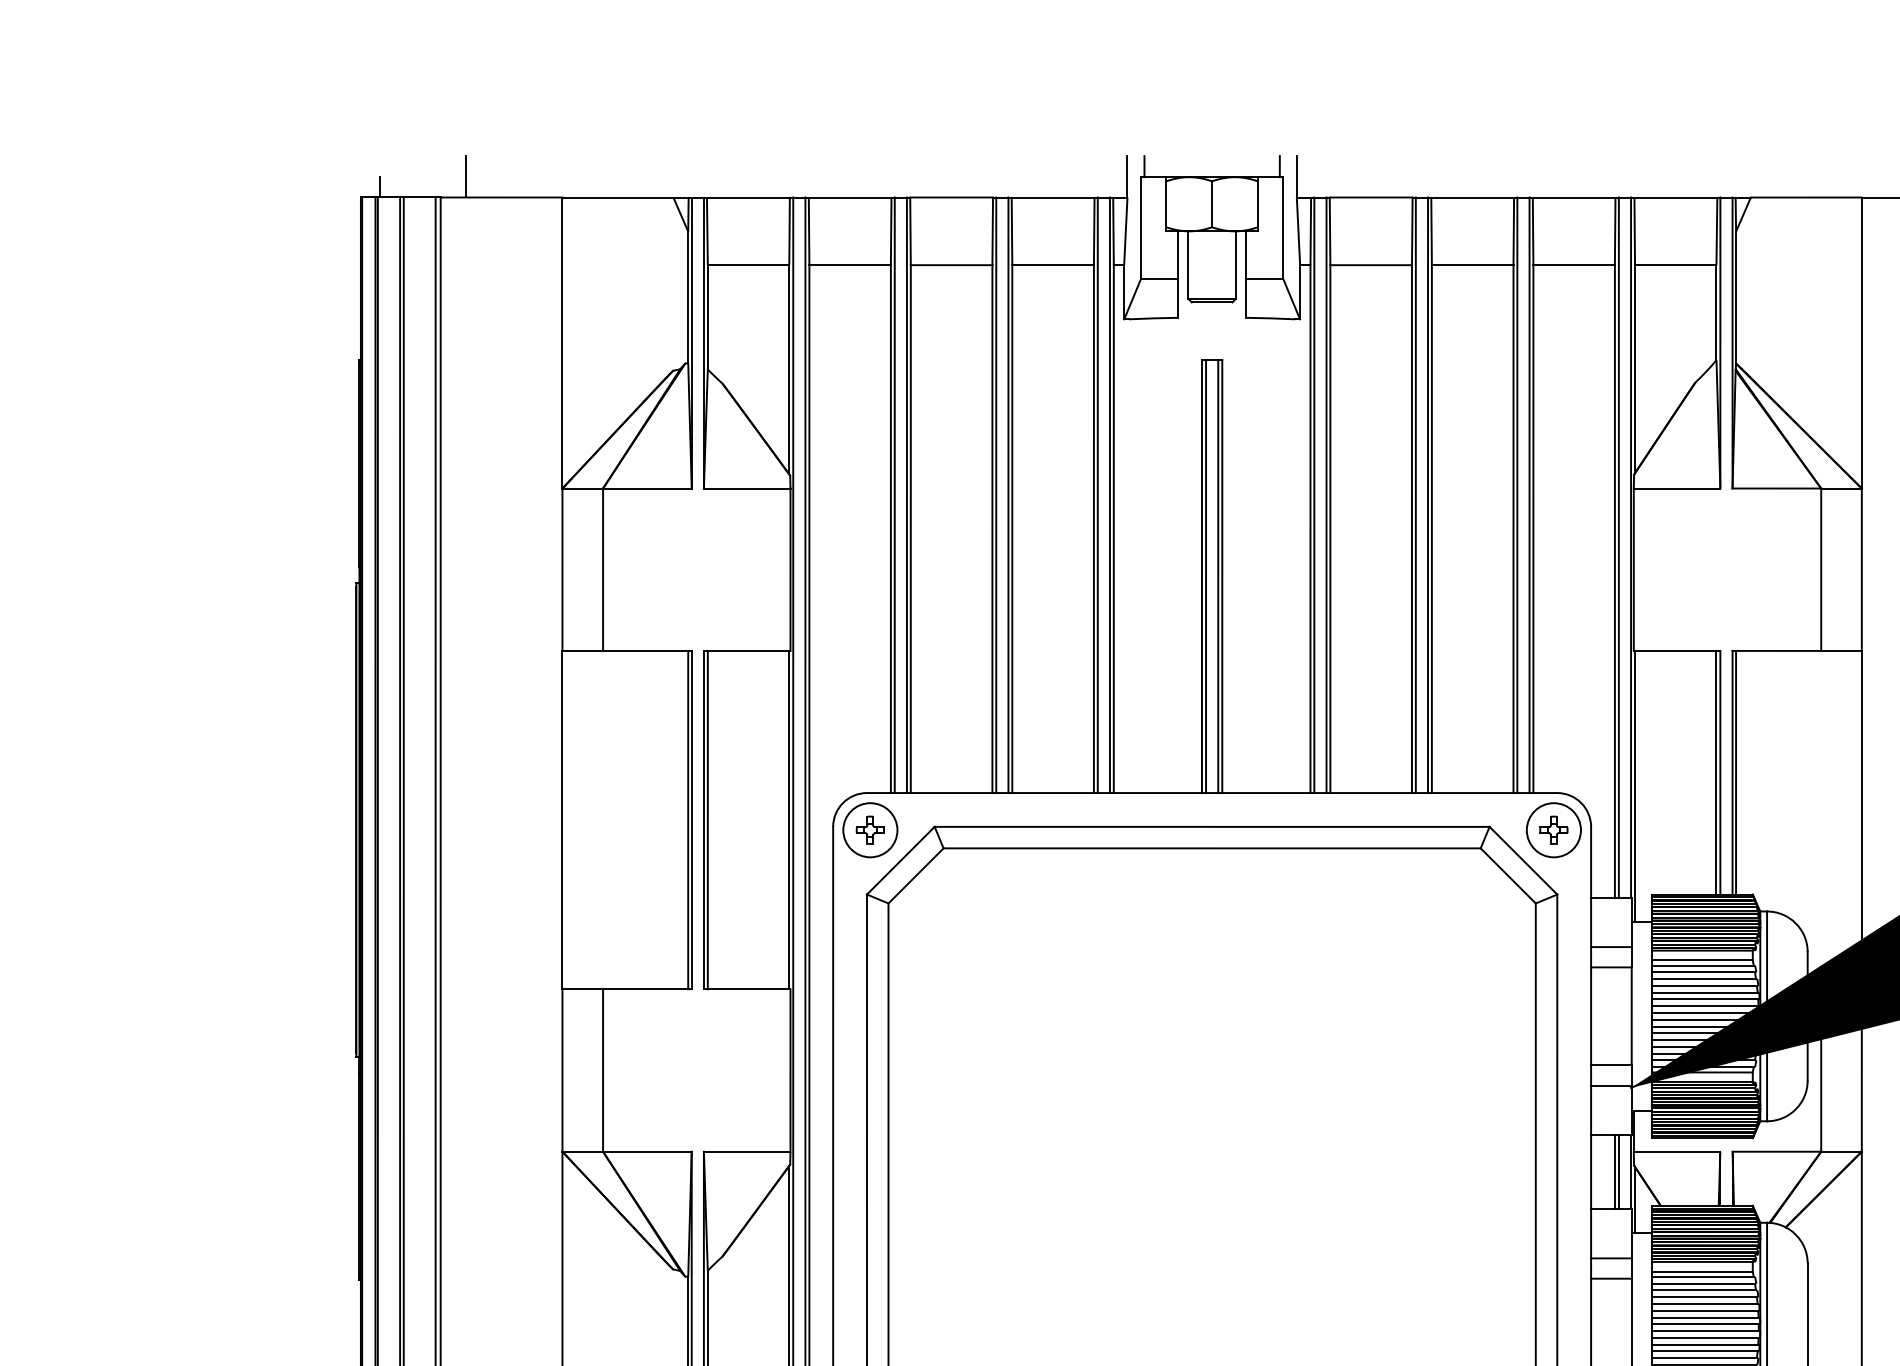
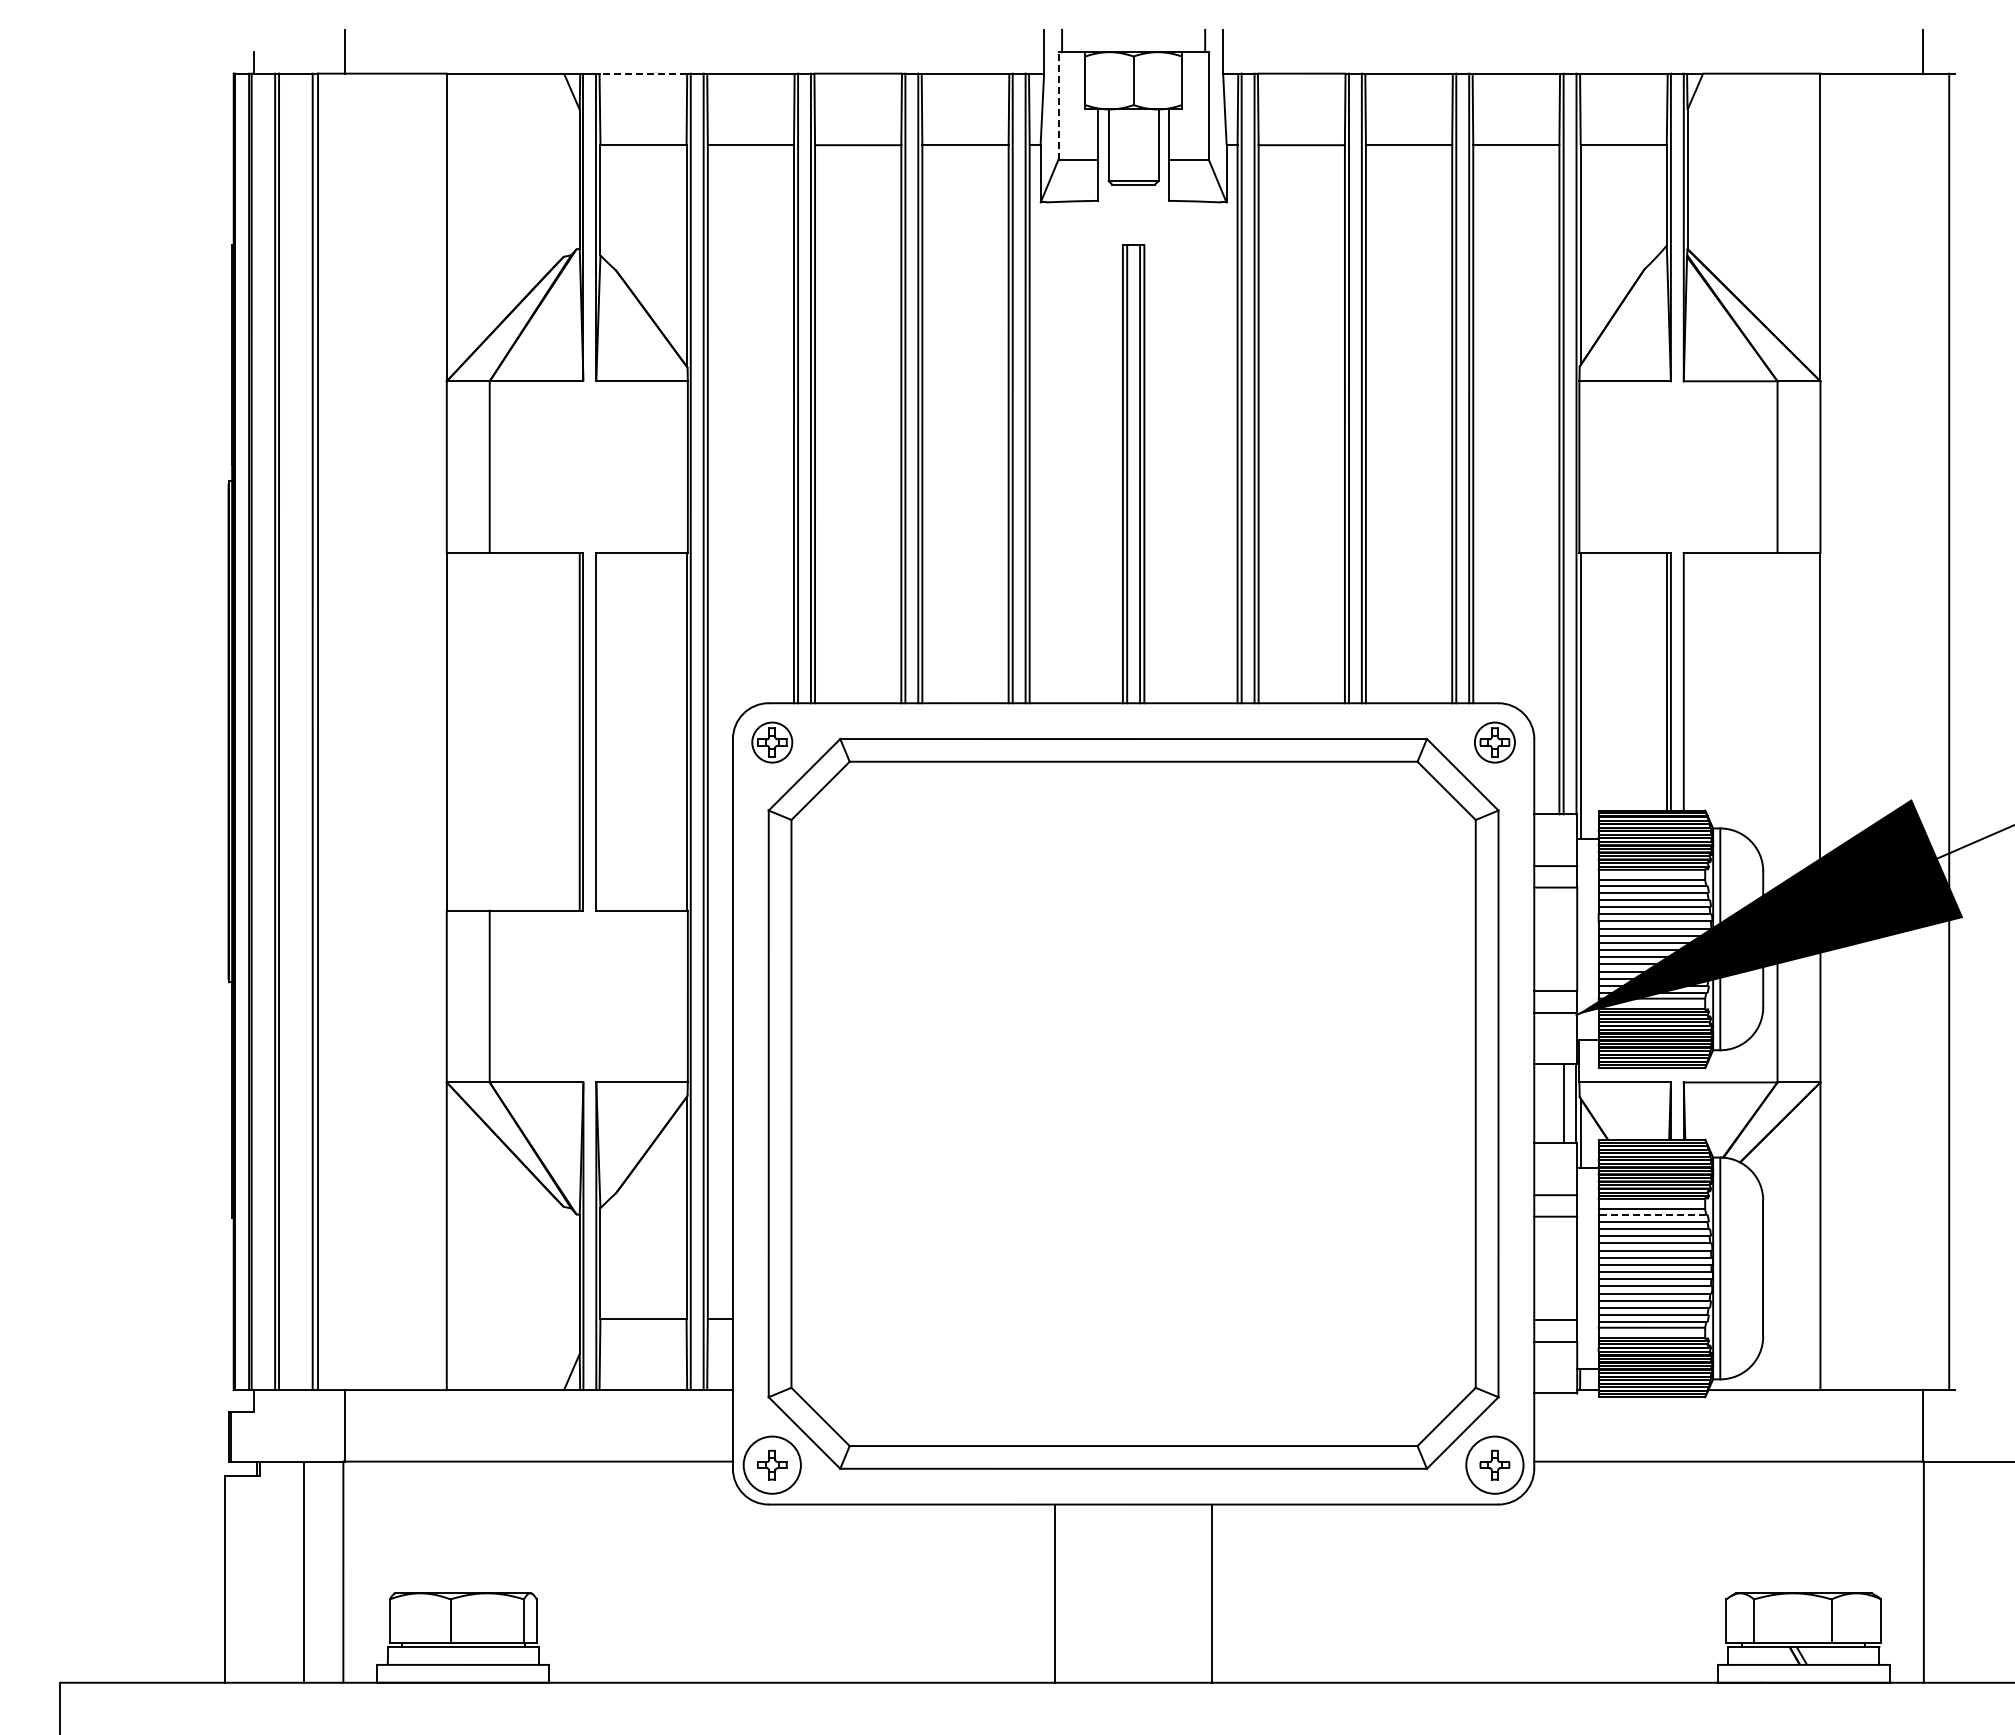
line: (748, 197) -> (643, 73), solid -> dashed
line: (1141, 227) -> (1058, 105), solid -> dashed
line: (1736, 772) -> (1687, 681), removed
line: (707, 819) -> (600, 731), removed
circle: (869, 830) -> (771, 742), size x0.7
circle: (1553, 830) -> (1494, 742), size x0.7
line: (1614, 1171) -> (1559, 1103), removed
line: (1702, 1276) -> (1652, 1214), solid -> dashed

